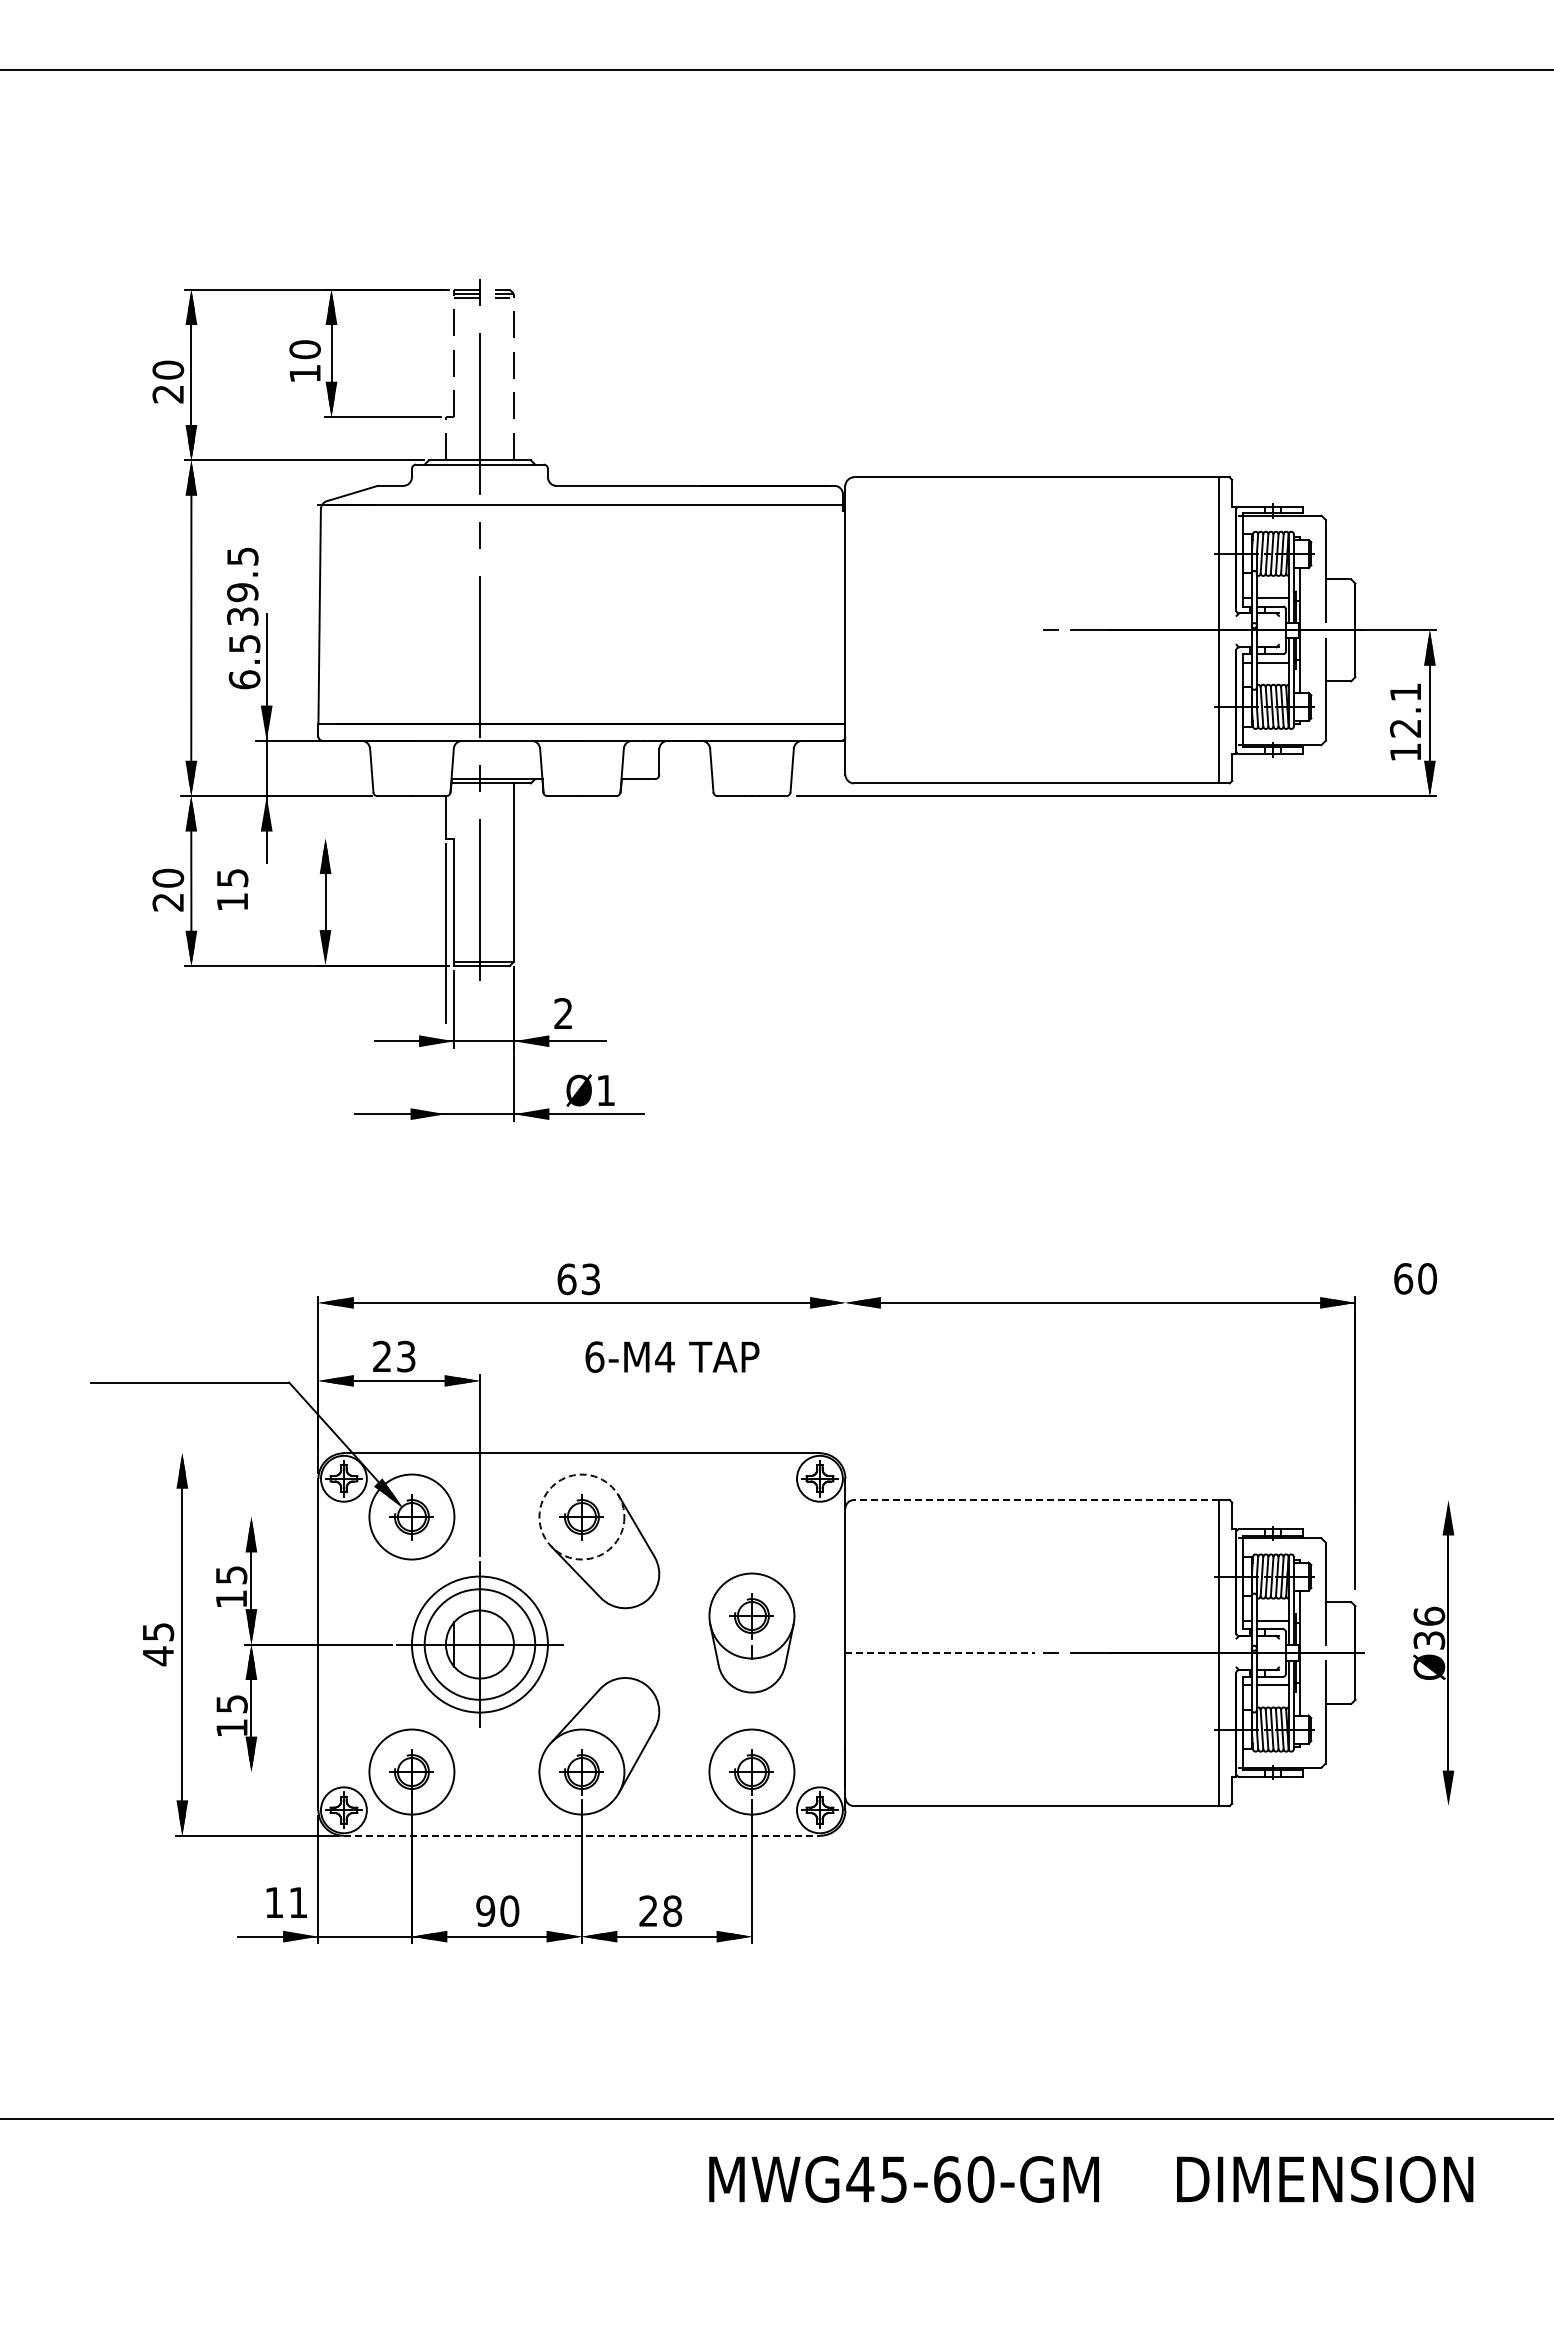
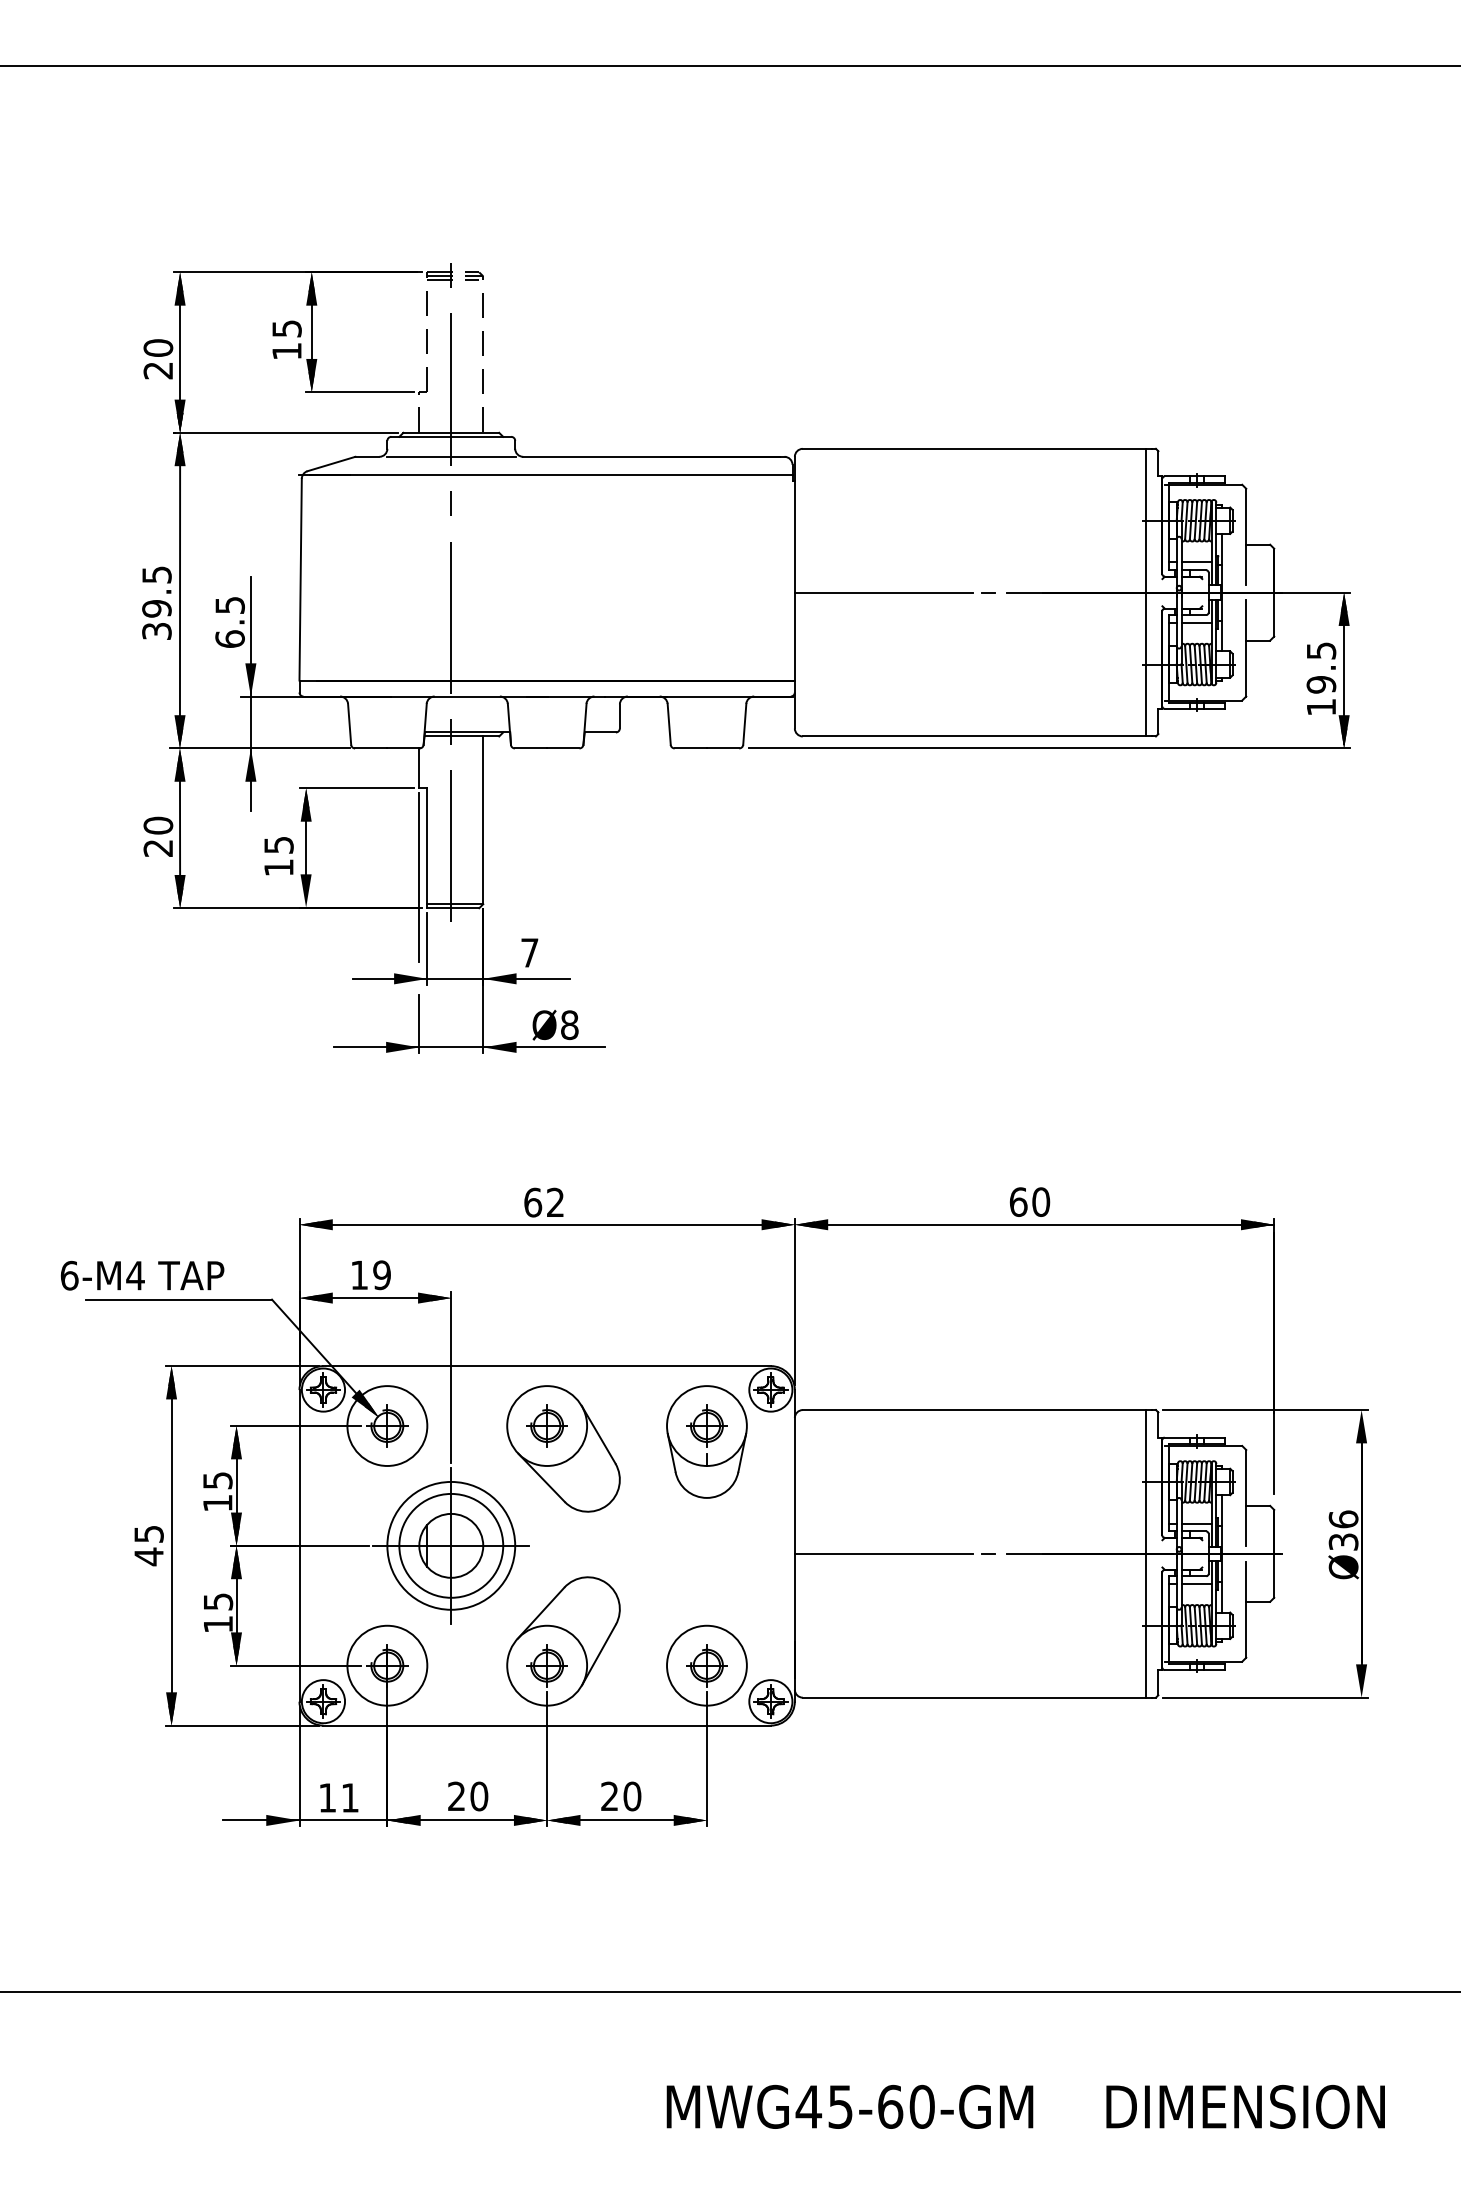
text: (304, 349) -> (286, 328), 10 -> 15
line: (480, 486) -> (451, 457), added
text: (242, 586) -> (156, 603), moved
line: (939, 630) -> (883, 592), added
text: (1405, 710) -> (1321, 667), 12.1 -> 19.5
line: (379, 838) -> (356, 788), added
text: (232, 889) -> (278, 855), moved
text: (563, 1012) -> (529, 951), 2 -> 7
line: (445, 1089) -> (418, 1024), added
text: (605, 1090) -> (569, 1025), Ø1 -> Ø8
text: (1415, 1278) -> (1029, 1201), moved
text: (590, 1279) -> (555, 1202), 63 -> 62
text: (394, 1356) -> (370, 1275), 23 -> 19
text: (672, 1356) -> (142, 1275), moved
line: (845, 1384) -> (794, 1301), added
line: (256, 1453) -> (241, 1366), added
line: (1035, 1500) -> (973, 1410), dashed -> solid
line: (1345, 1500) -> (1264, 1410), added
circle: (581, 1516) -> (546, 1425), dashed -> solid
line: (314, 1517) -> (295, 1426), added
part: (751, 1632) -> (706, 1441), moved
line: (939, 1653) -> (883, 1554), dashed -> solid
line: (314, 1772) -> (295, 1666), added
line: (1345, 1806) -> (1264, 1698), added
line: (582, 1835) -> (547, 1725), dashed -> solid
text: (286, 1902) -> (339, 1797), moved
text: (485, 1910) -> (456, 1795), 90 -> 20
text: (672, 1910) -> (632, 1795), 28 -> 20
text: (1091, 2179) -> (1026, 2106), moved

